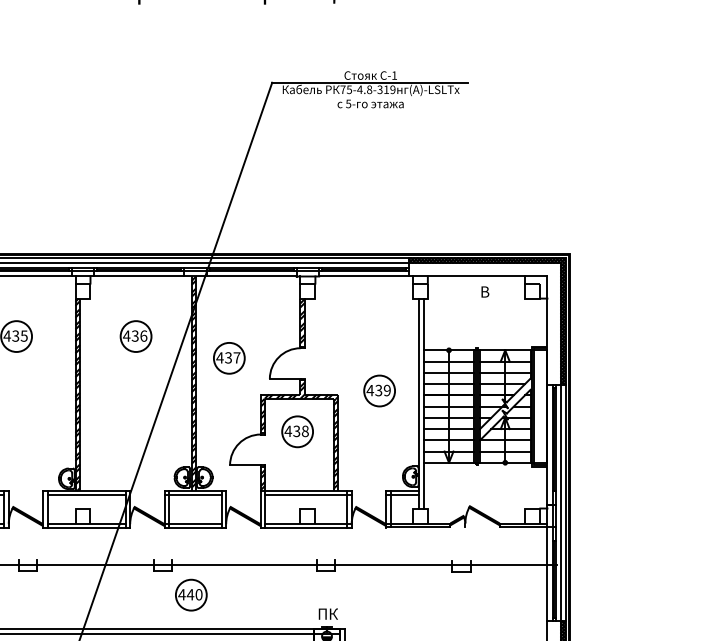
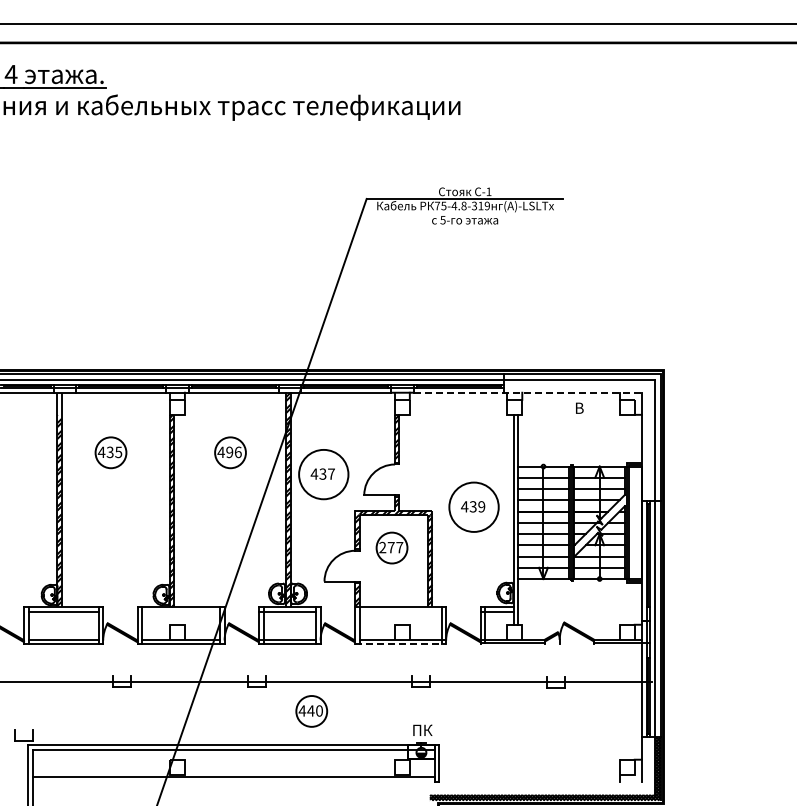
line: (434, 276) -> (528, 392), solid -> dashed
hatch: (487, 321) -> (581, 437), removed
text: (135, 336) -> (229, 452), 436 -> 496
circle: (229, 358) -> (323, 474), size x1.6
circle: (379, 390) -> (473, 506), size x1.6
text: (296, 431) -> (390, 547), 438 -> 277
line: (87, 495) -> (181, 611), removed
line: (308, 495) -> (402, 611), removed
line: (306, 528) -> (400, 644), solid -> dashed
part: (191, 595) -> (311, 711), moved

